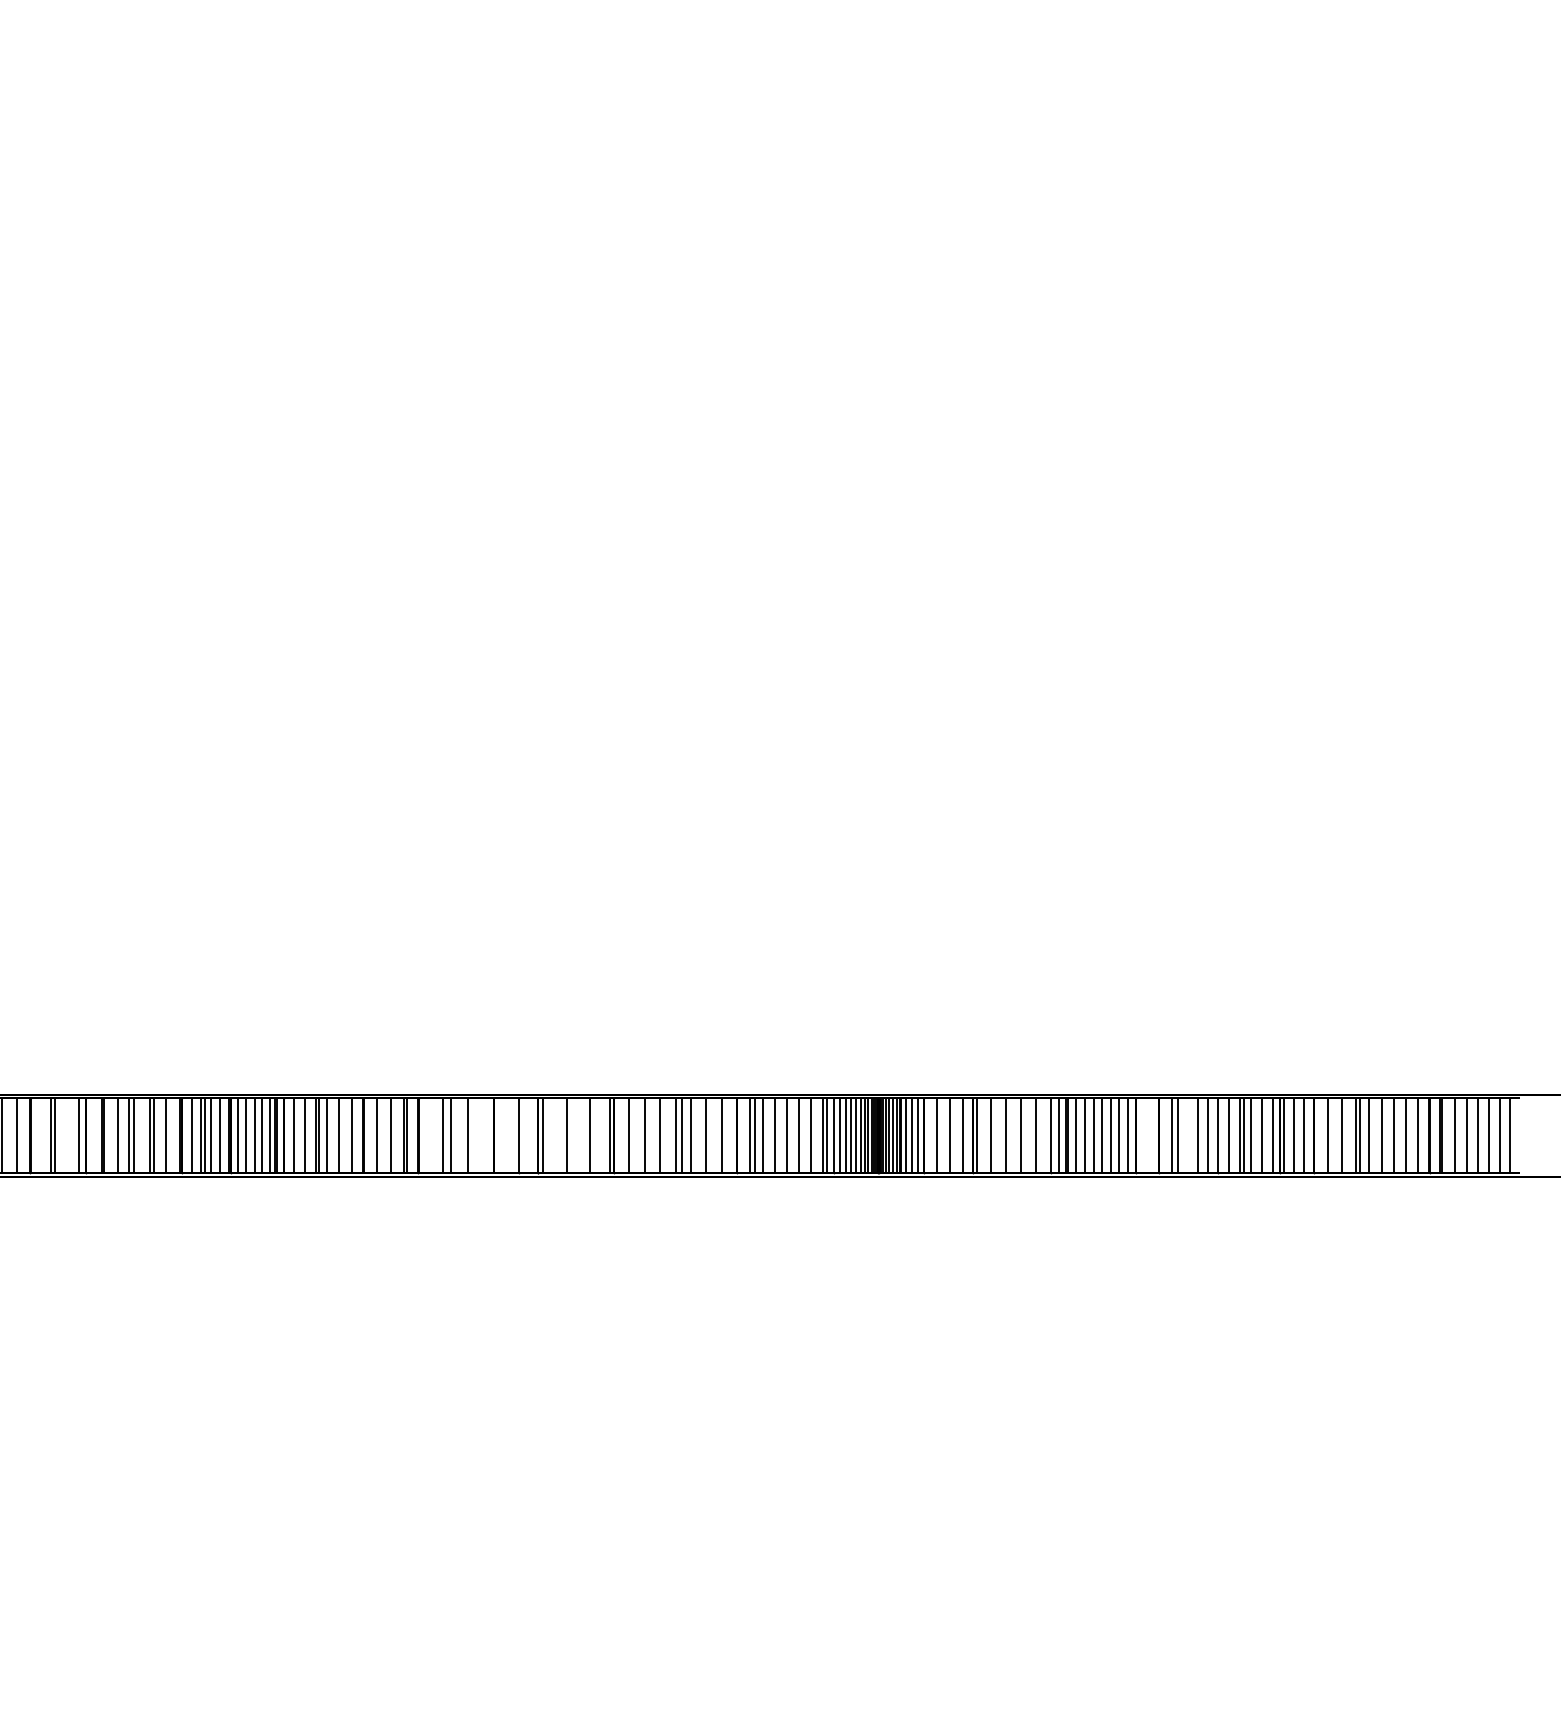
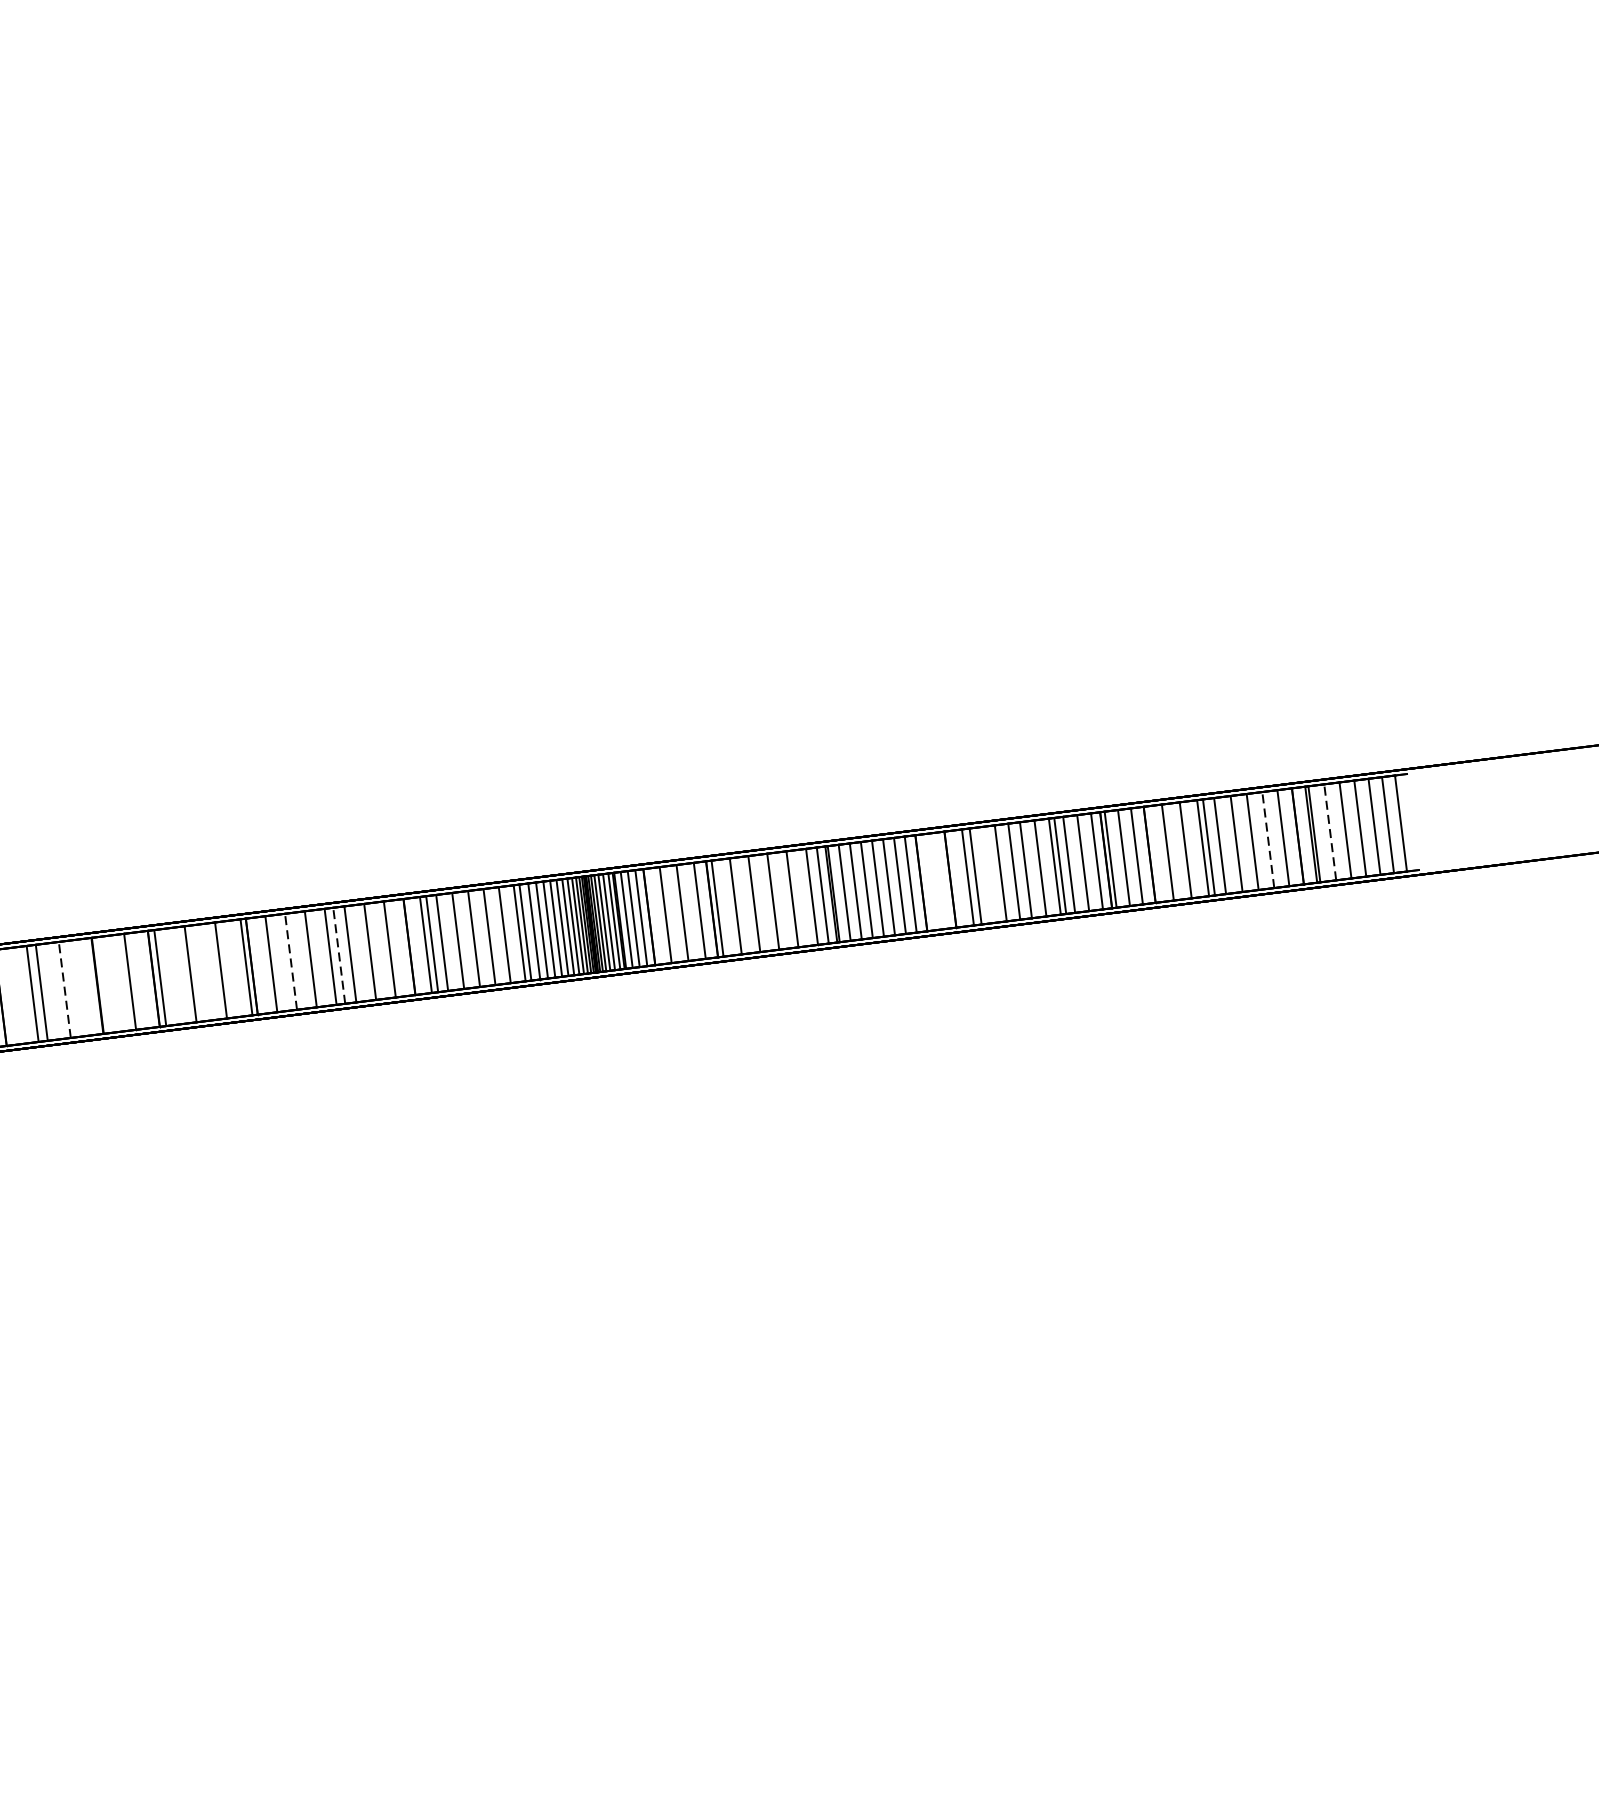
line: (468, 1135) -> (64, 989), solid -> dashed
line: (644, 1135) -> (290, 961), solid -> dashed
line: (682, 1135) -> (339, 955), solid -> dashed
line: (1406, 1135) -> (1268, 839), solid -> dashed
line: (1454, 1135) -> (1329, 831), solid -> dashed

